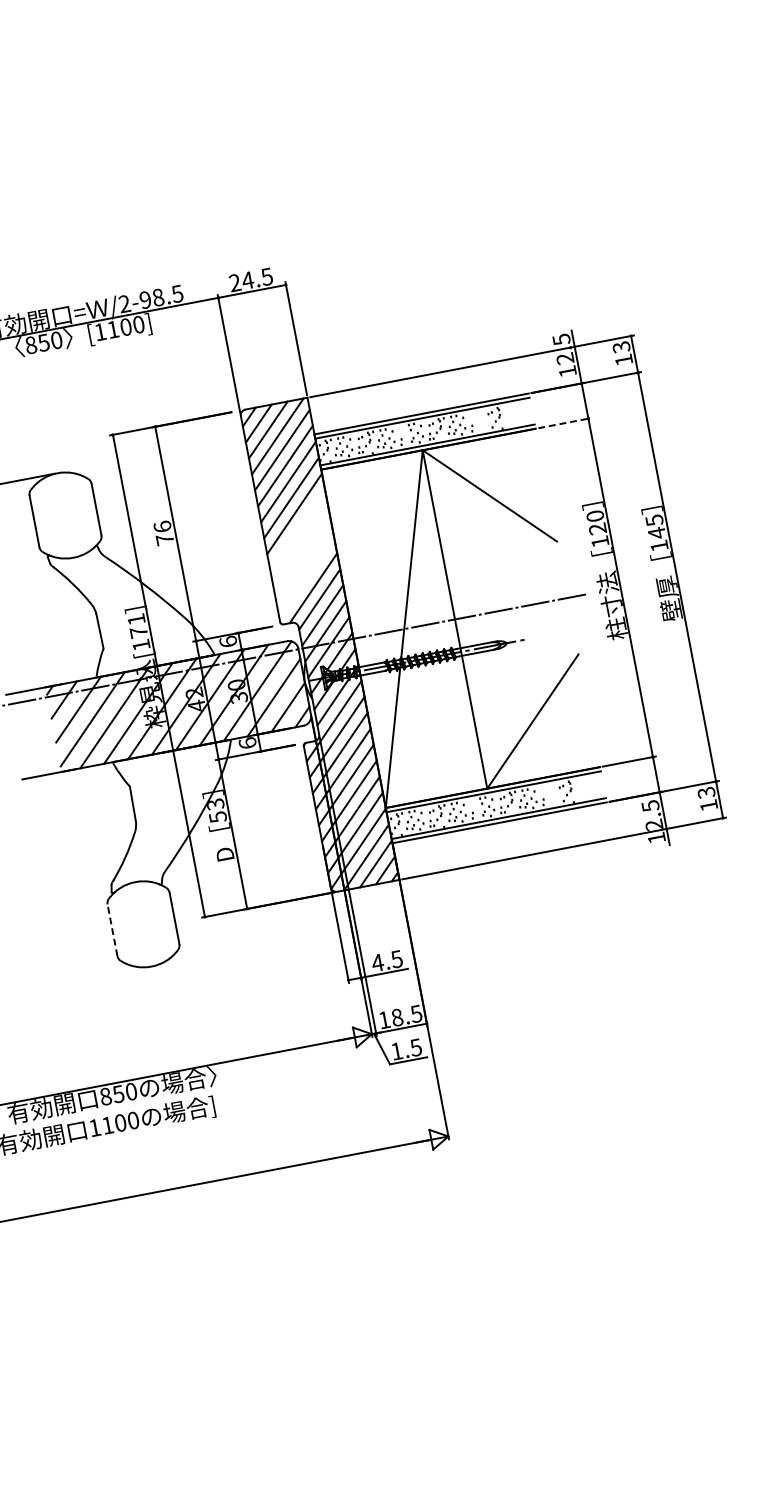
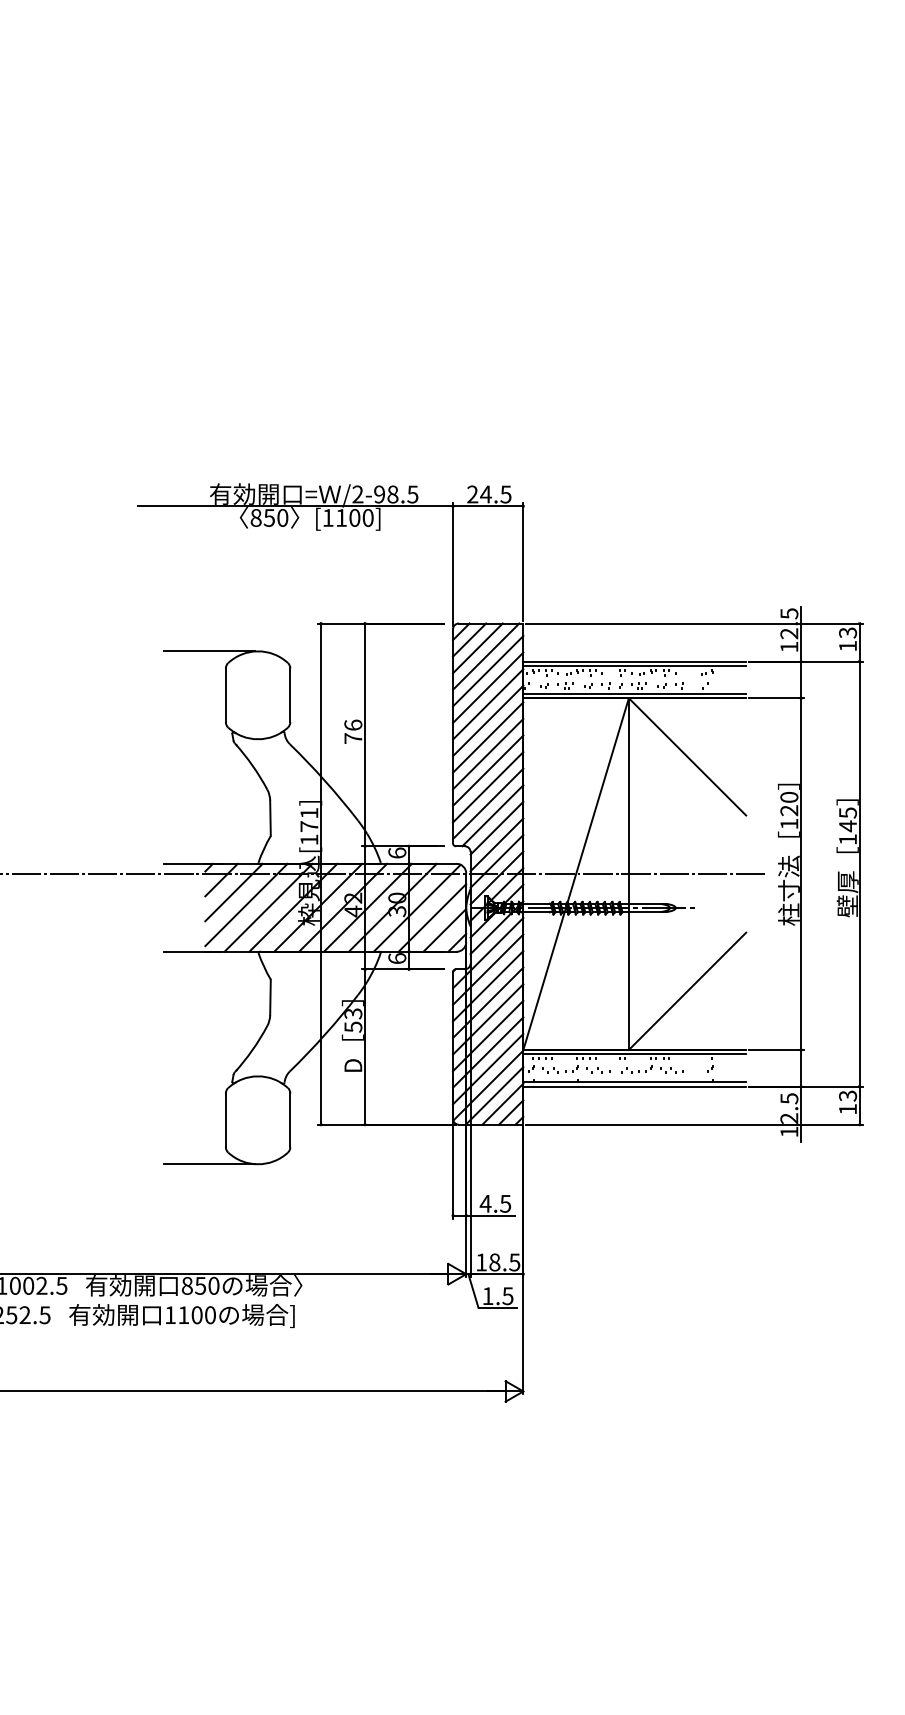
line: (565, 423) -> (777, 698), dashed -> solid
line: (297, 529) -> (488, 753), added
line: (300, 545) -> (488, 770), added
line: (304, 561) -> (488, 787), added
line: (307, 577) -> (488, 803), added
line: (112, 930) -> (225, 1120), dashed -> solid
line: (104, 975) -> (209, 1164), added

